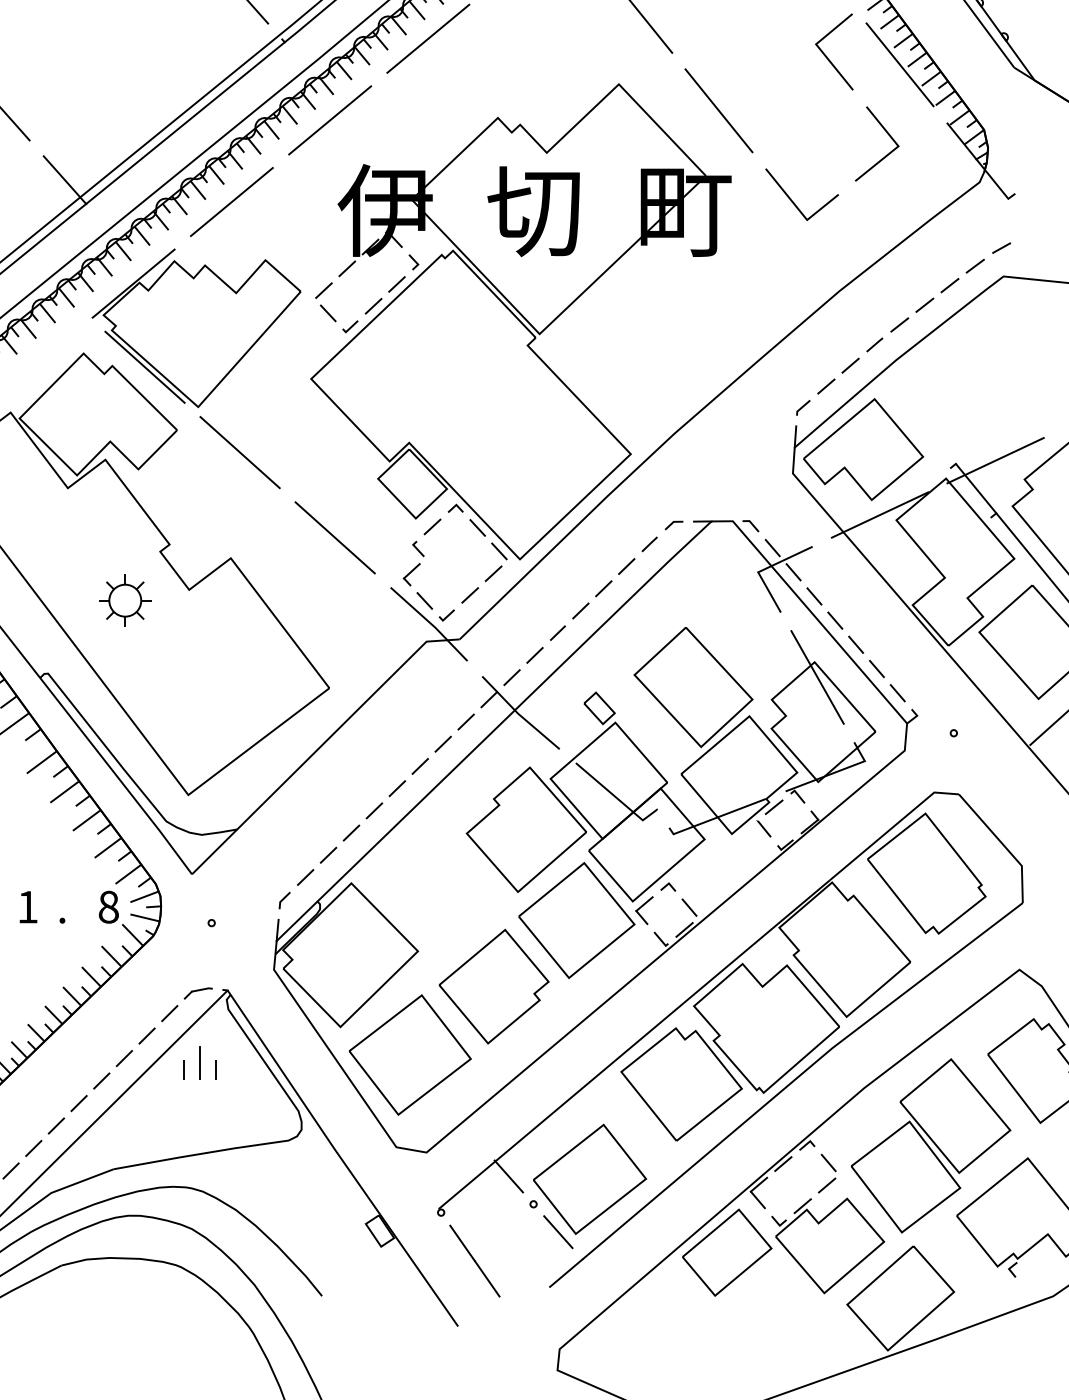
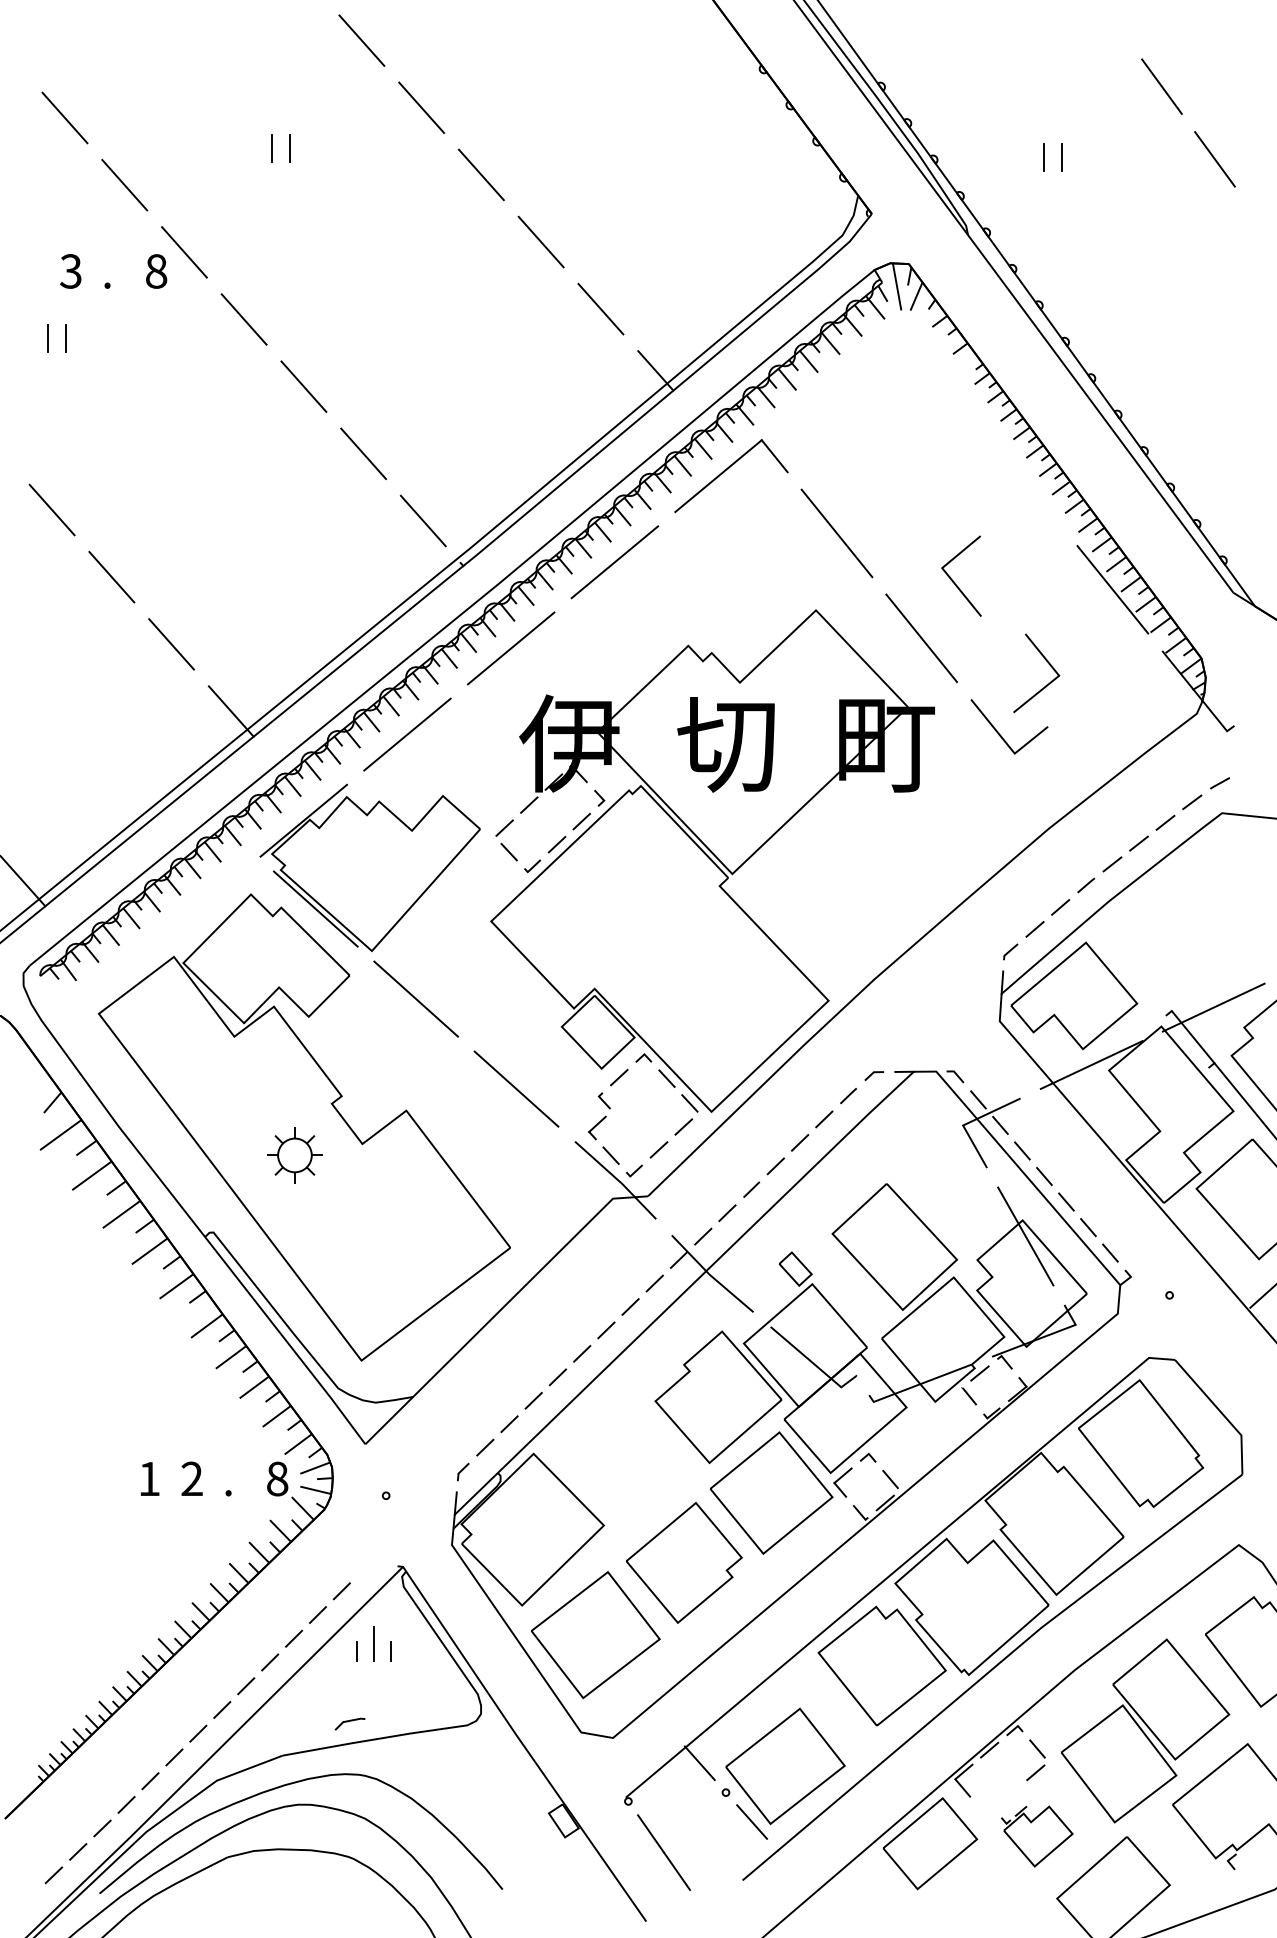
line: (827, 56) -> (954, 581), moved
line: (886, 154) -> (1046, 684), moved
text: (27, 906) -> (191, 1478), 1 -> 2
part: (197, 992) -> (349, 1723), moved
part: (828, 1245) -> (1037, 1836), size x0.6

